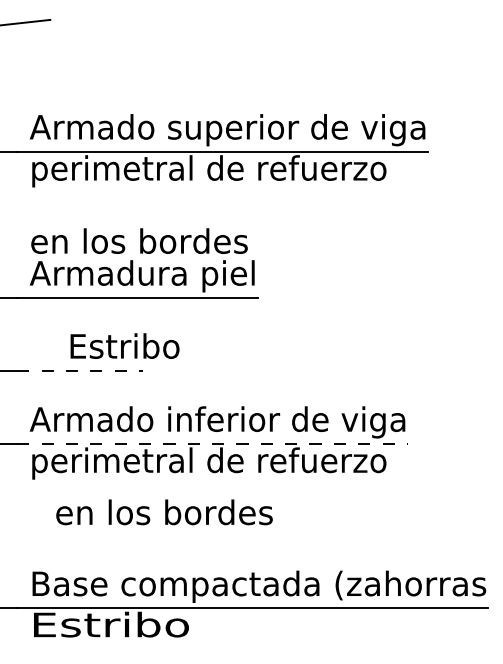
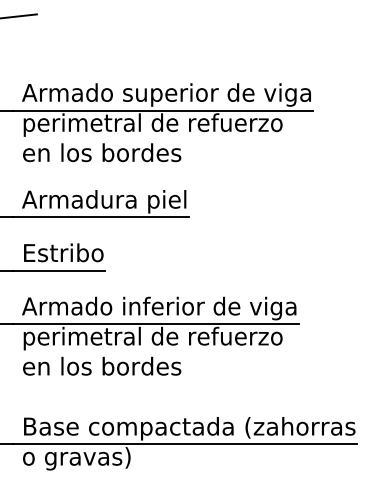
text: (139, 240) -> (102, 152), moved
text: (124, 345) -> (63, 252), moved
line: (80, 370) -> (59, 270), dashed -> solid
line: (213, 443) -> (156, 323), dashed -> solid
text: (164, 512) -> (102, 366), moved
text: (109, 627) -> (80, 458), Estribo -> o gravas)

